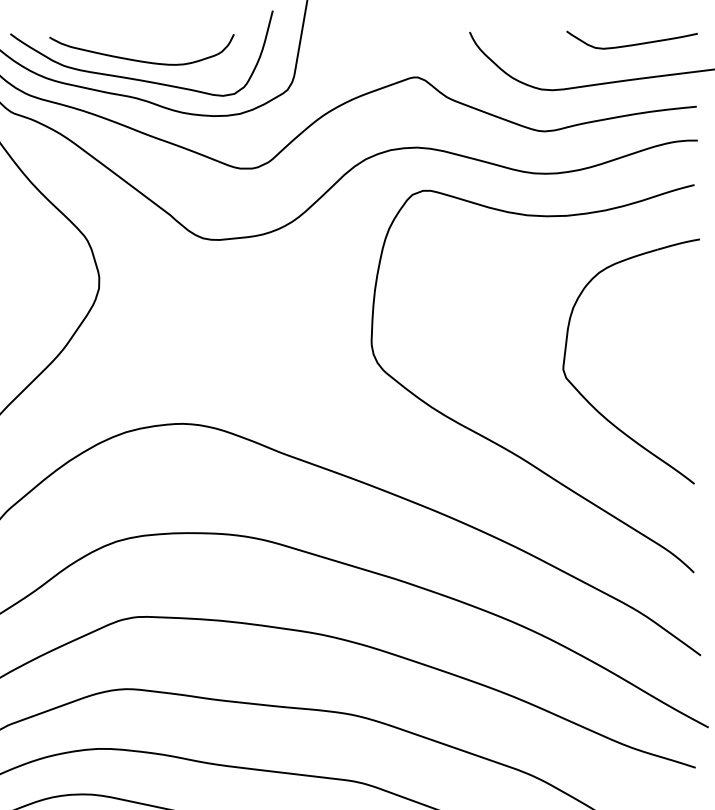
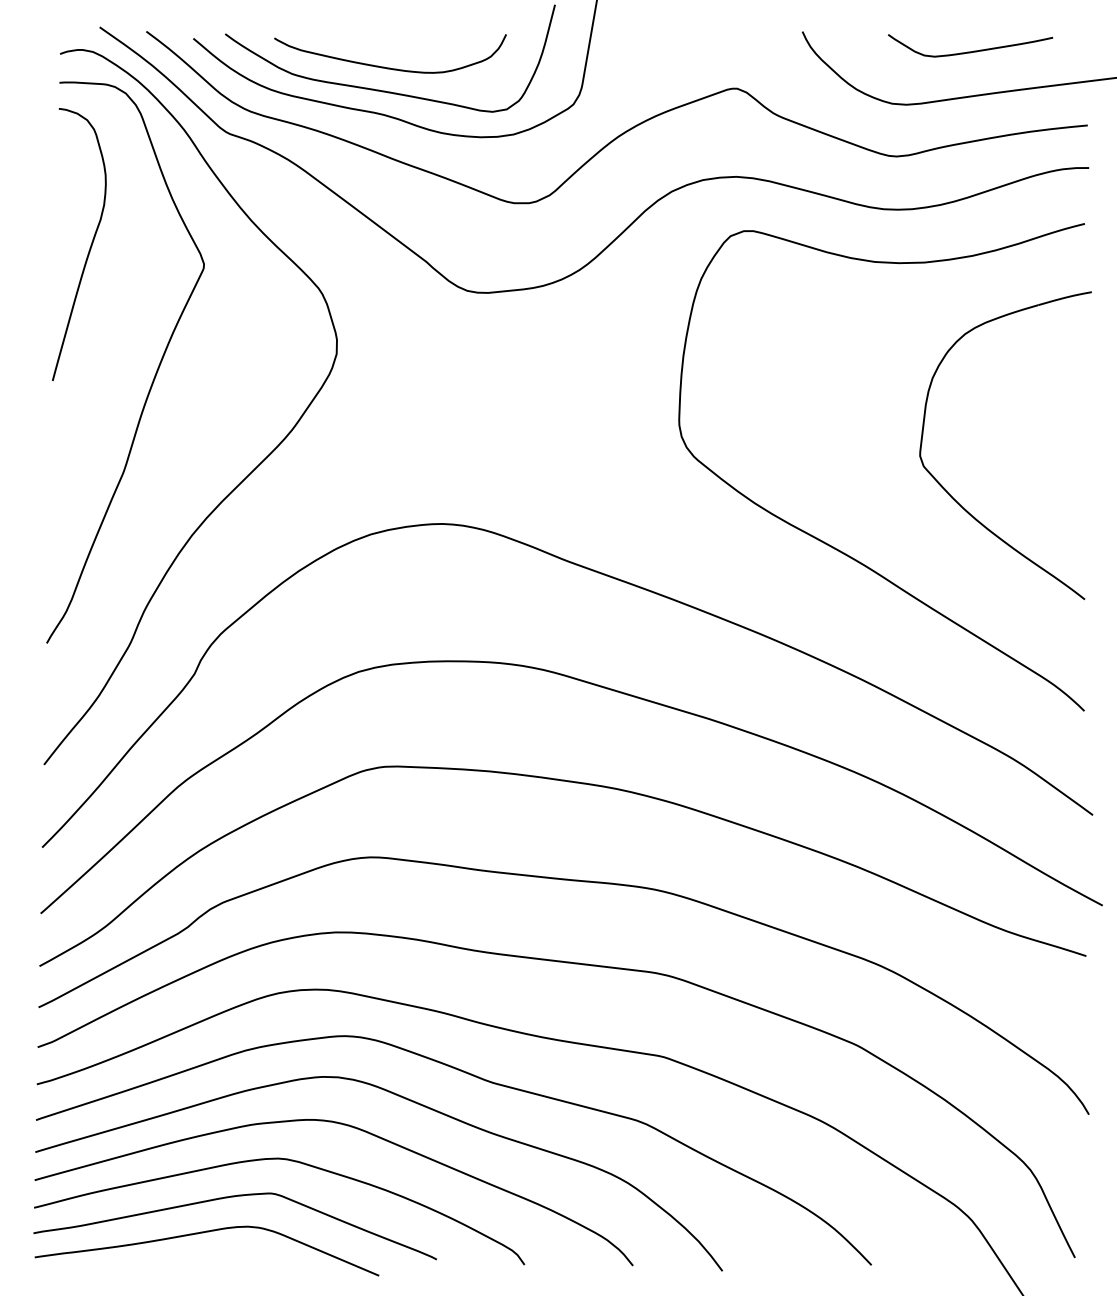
curve: (634, 43) -> (973, 50), moved

